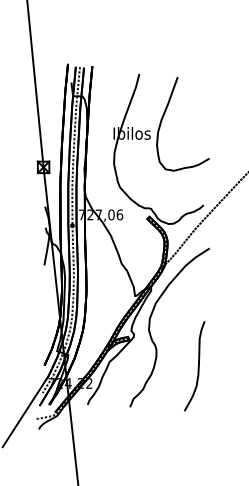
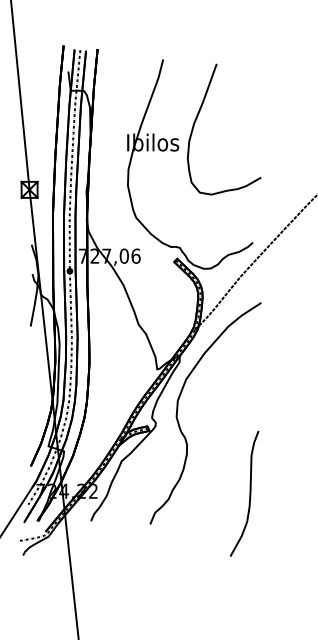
curve: (197, 367) -> (248, 495), moved

